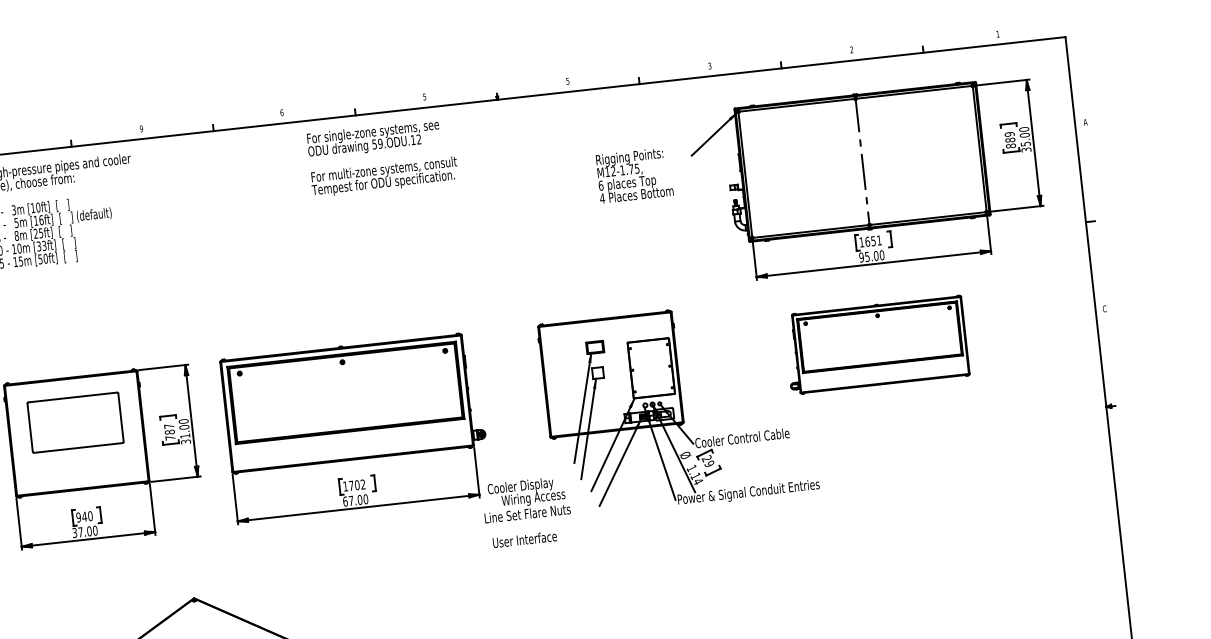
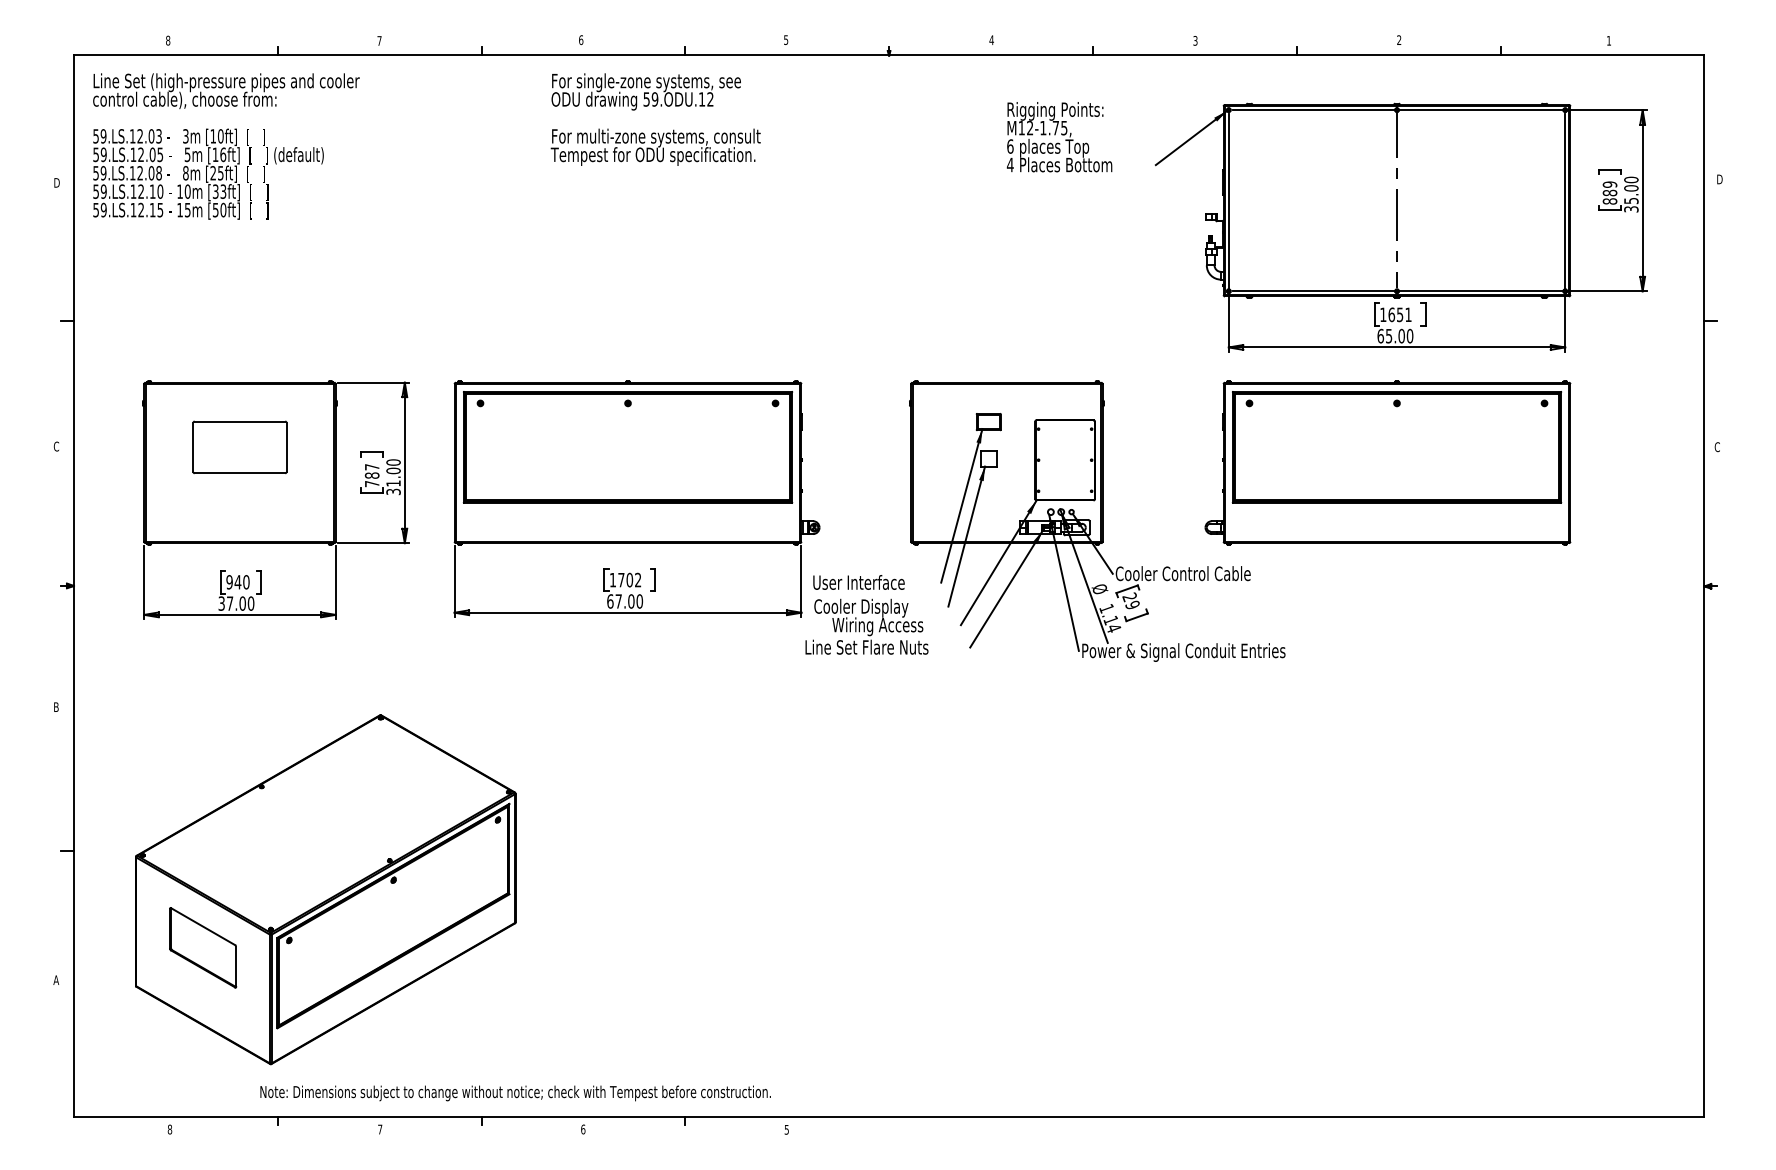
text: (567, 81) -> (991, 40), 5 -> 4
text: (1085, 122) -> (1719, 179), A -> D
text: (141, 128) -> (379, 40), 9 -> 7
text: (382, 157) -> (655, 119), moved
text: (634, 175) -> (1059, 137), moved
text: (861, 257) -> (1380, 335), 95.00 -> 65.00
part: (876, 345) -> (1387, 462), size x1.43
part: (75, 422) -> (239, 447), size x0.71
text: (524, 539) -> (858, 582), moved

